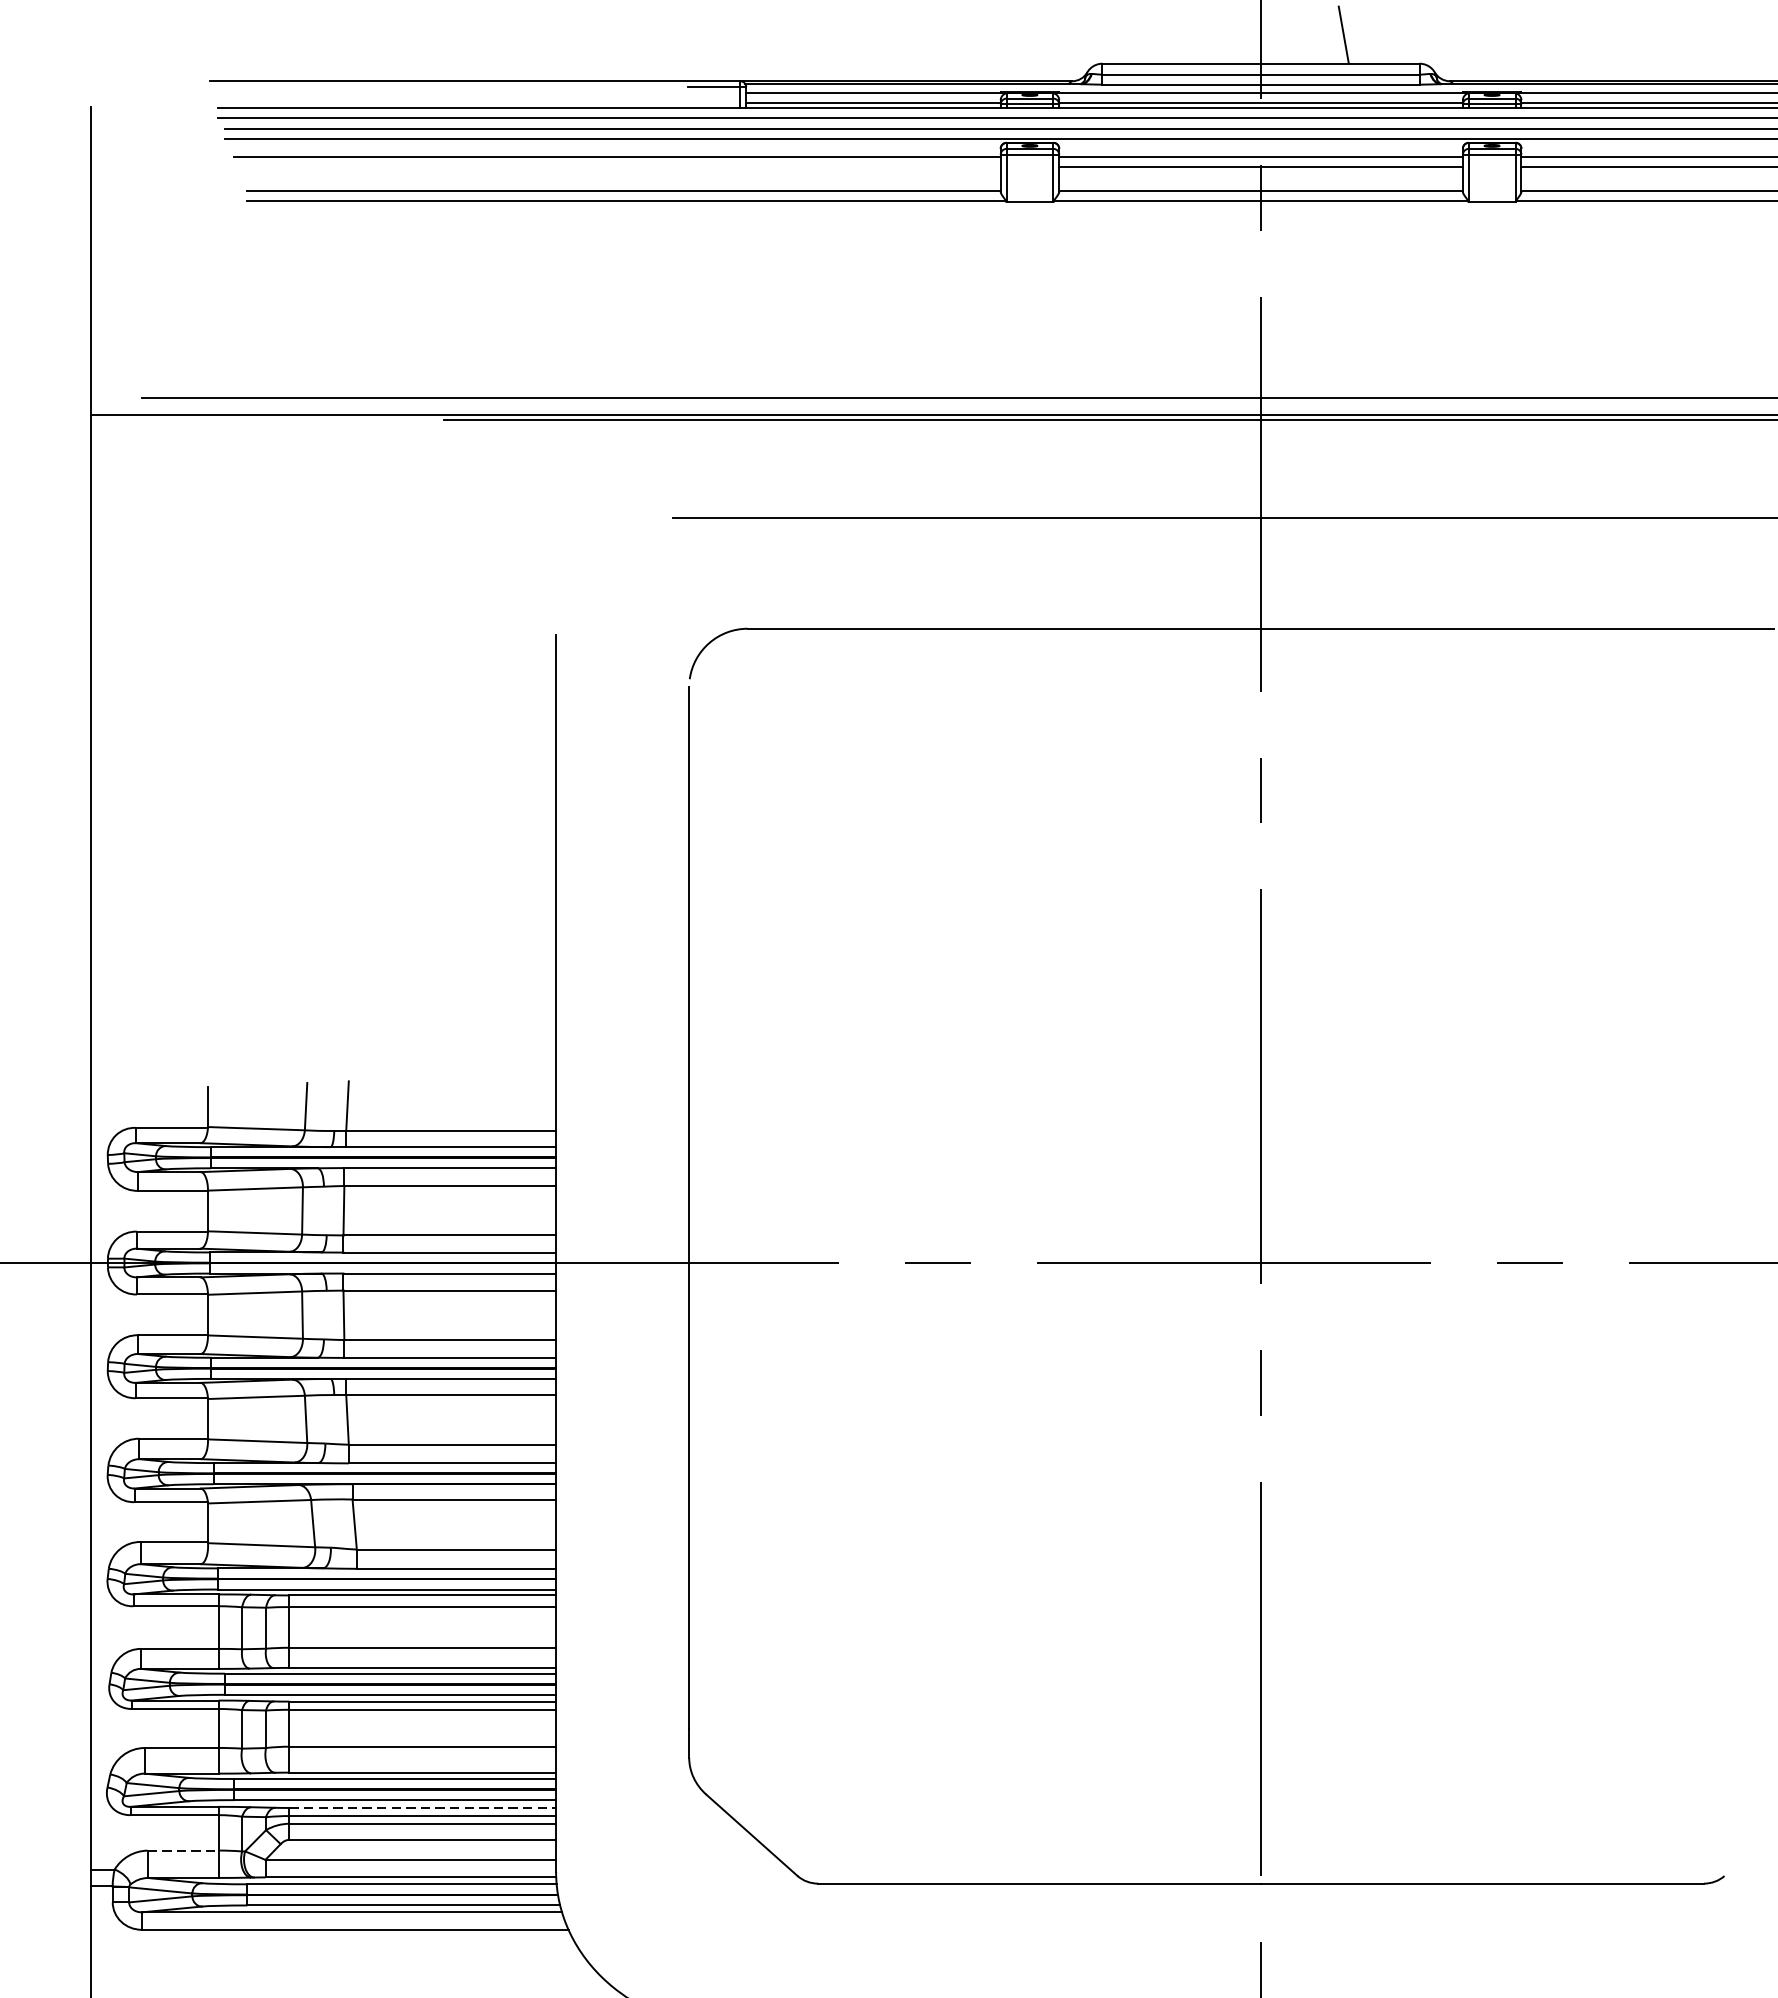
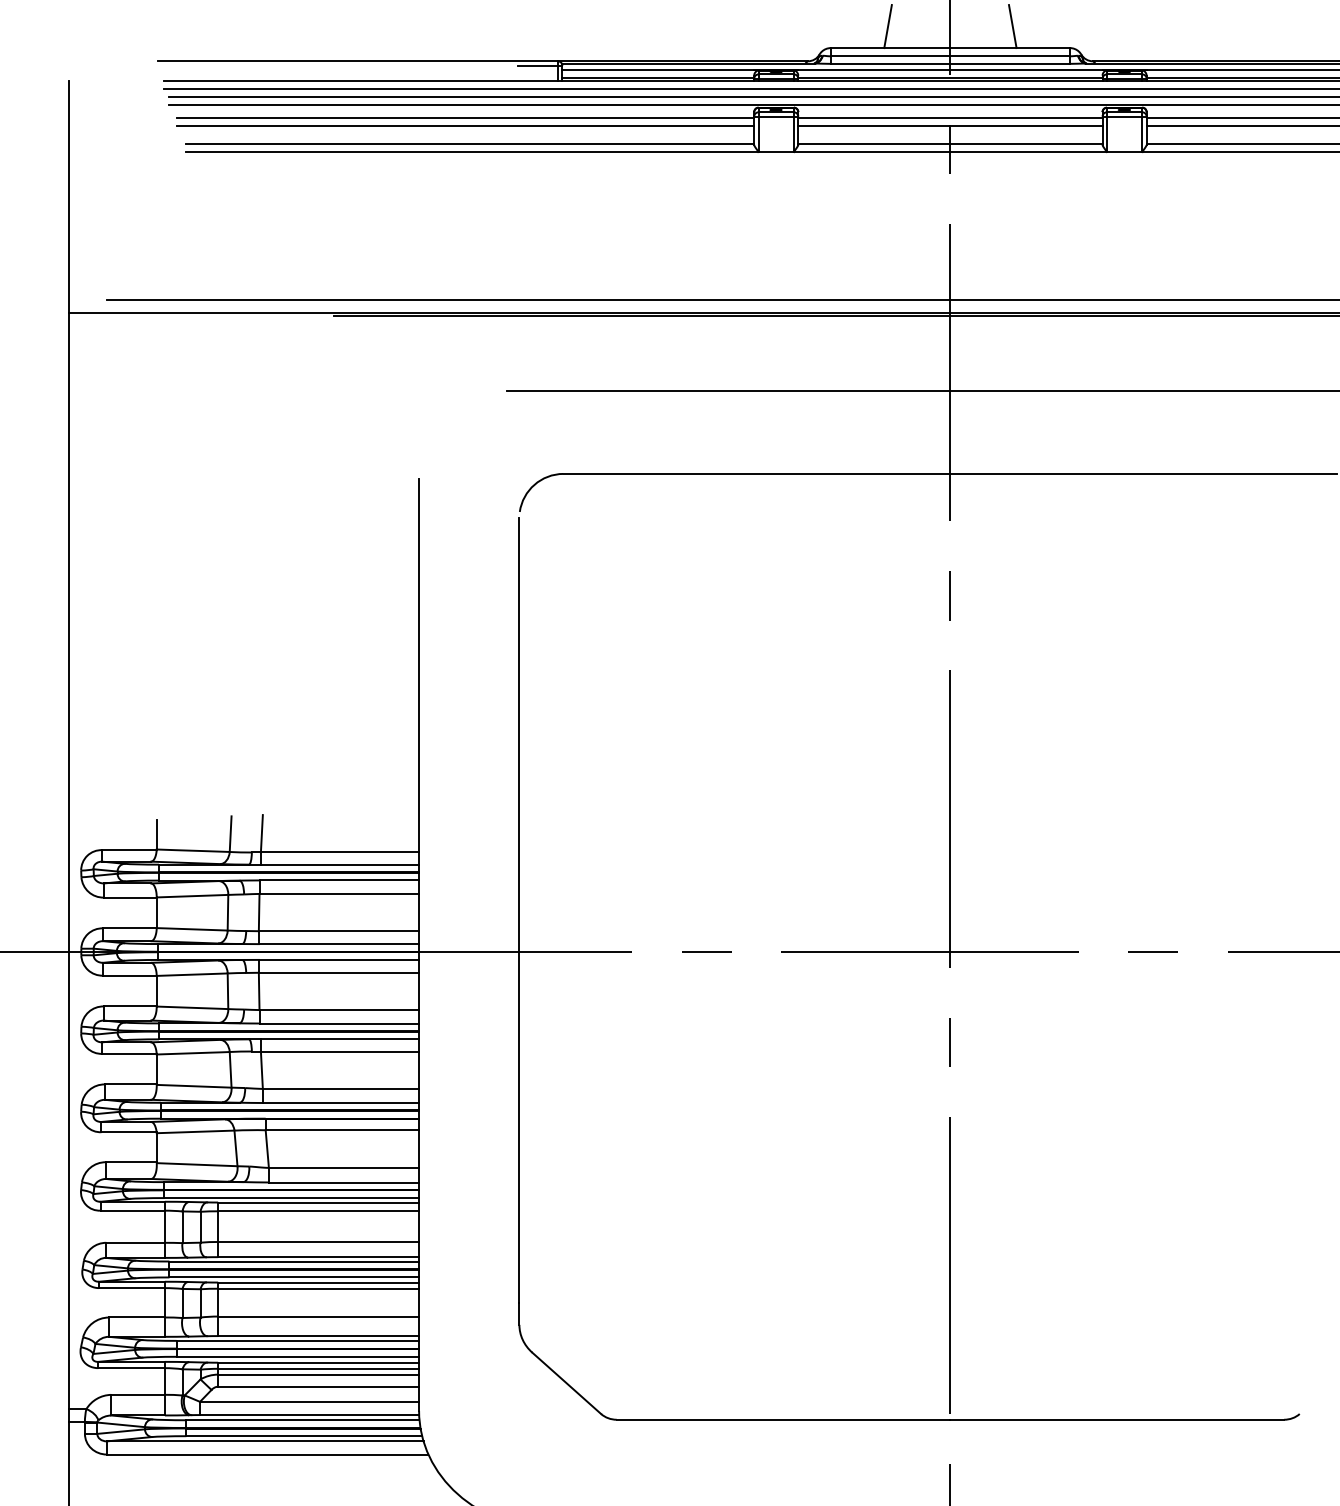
line: (1177, 35) -> (887, 26), added
line: (617, 166) -> (465, 125), added
line: (423, 1807) -> (319, 1362), dashed -> solid
line: (183, 1850) -> (138, 1394), dashed -> solid

